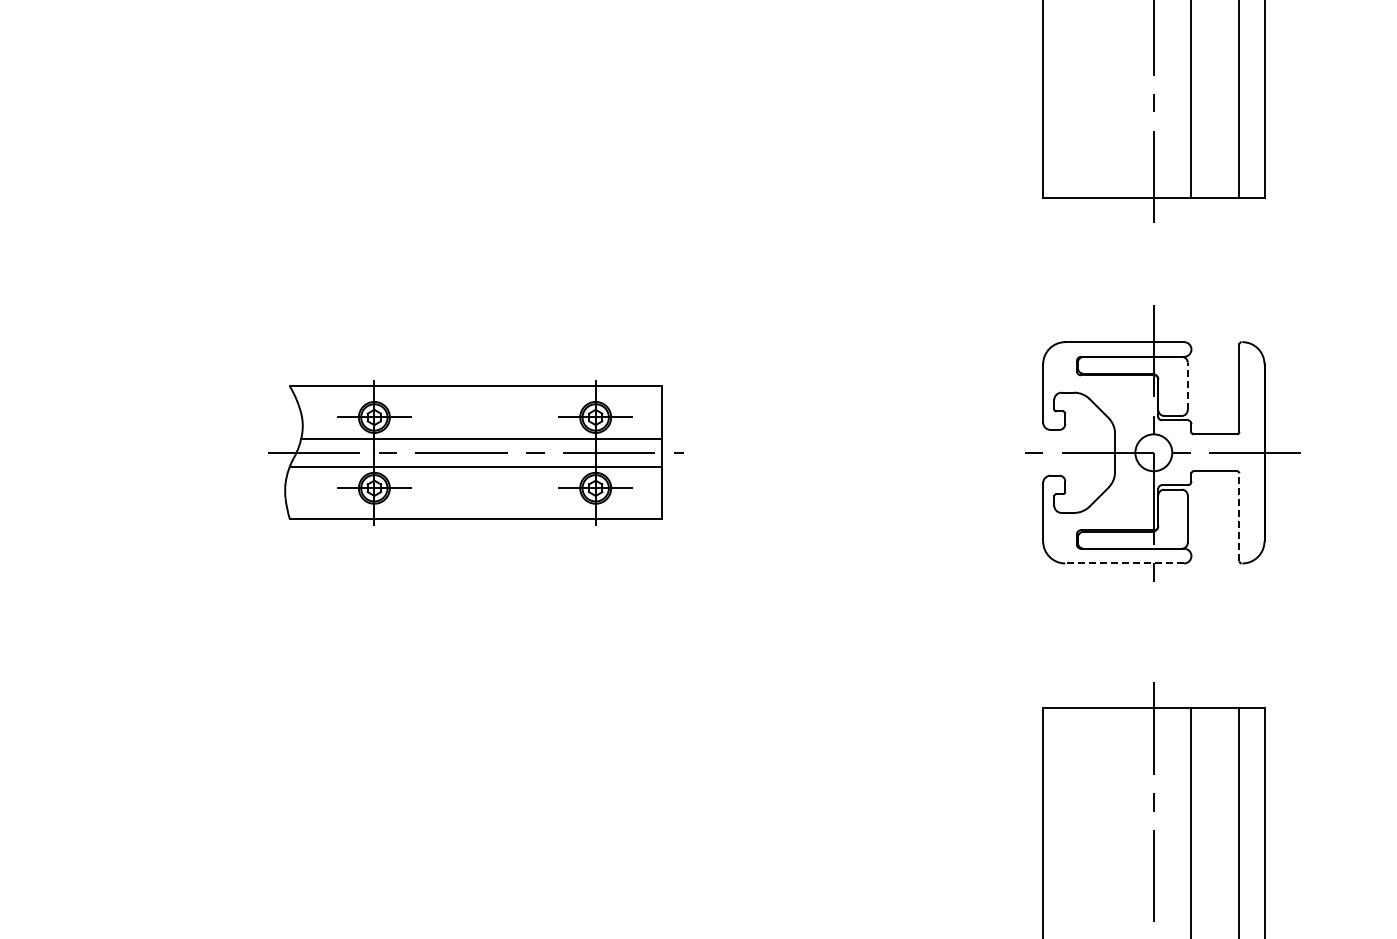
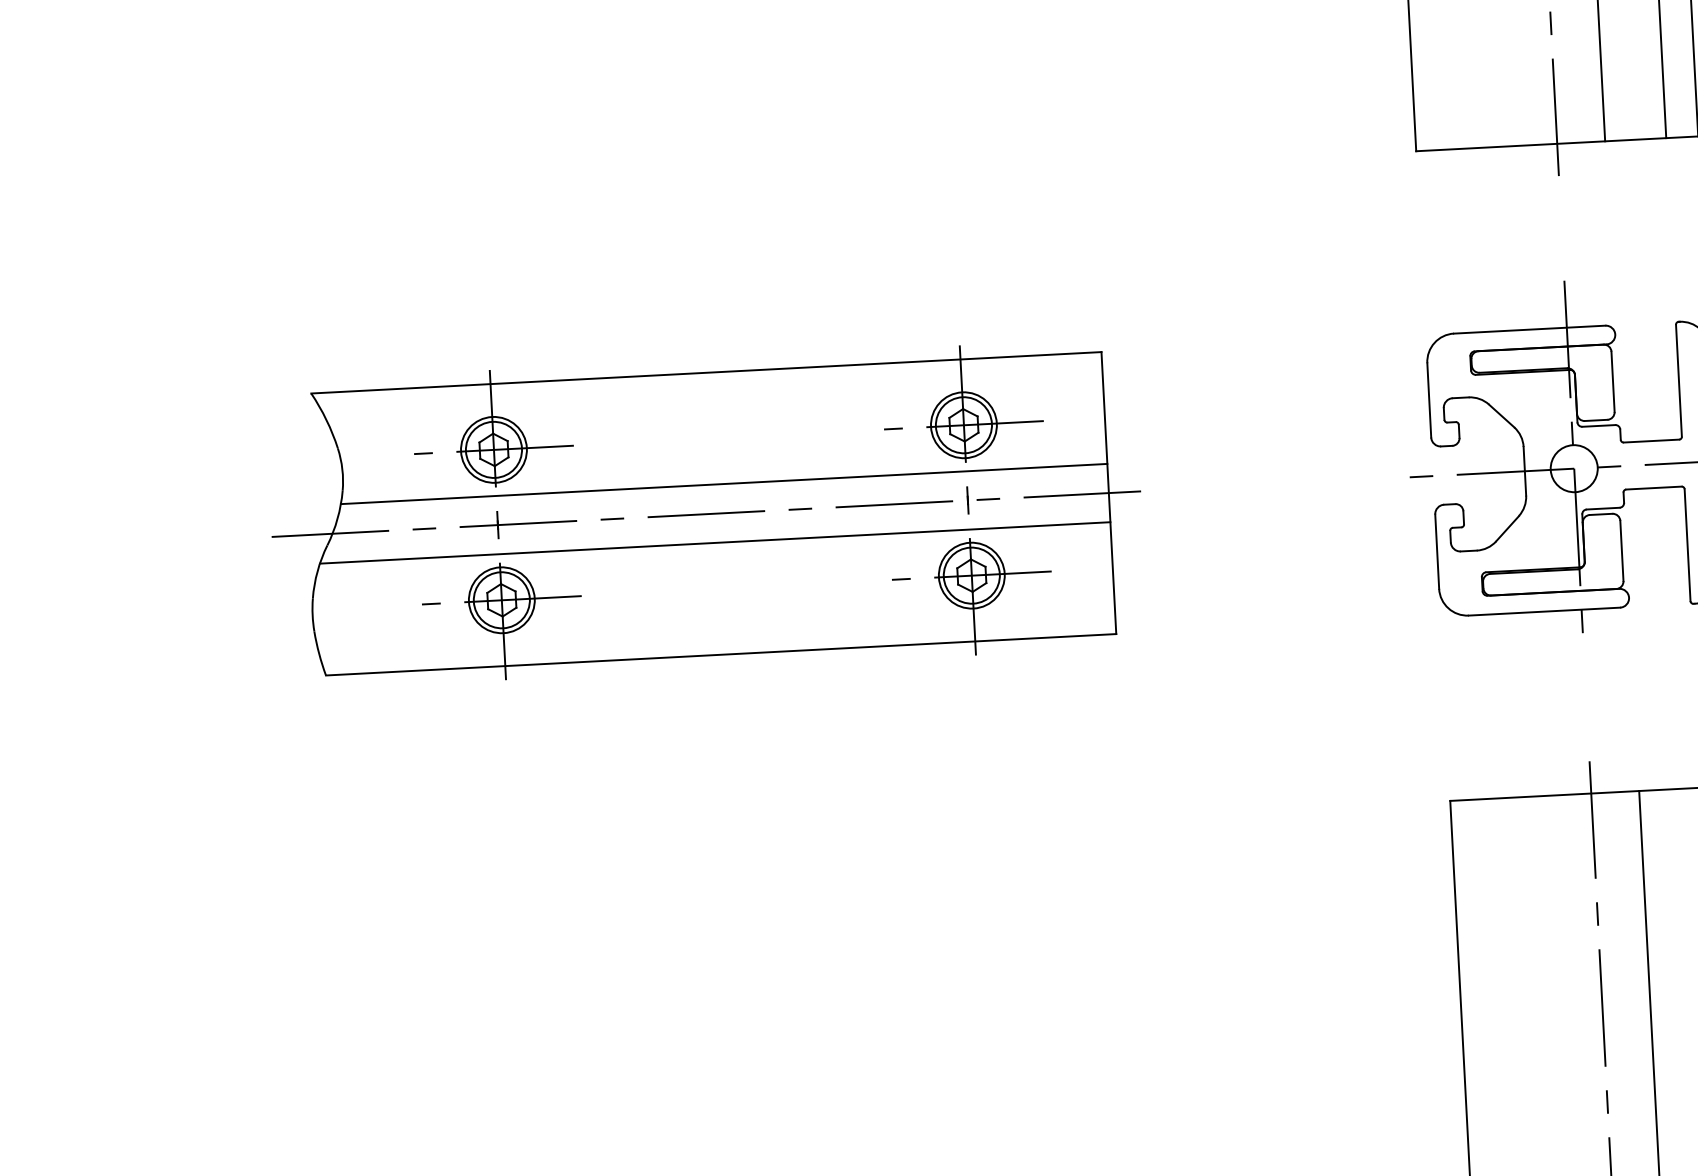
line: (1187, 386) -> (1612, 381), dashed -> solid
part: (472, 452) -> (706, 513), size x1.67
line: (1239, 517) -> (1687, 545), dashed -> solid
line: (1124, 563) -> (1544, 611), dashed -> solid

